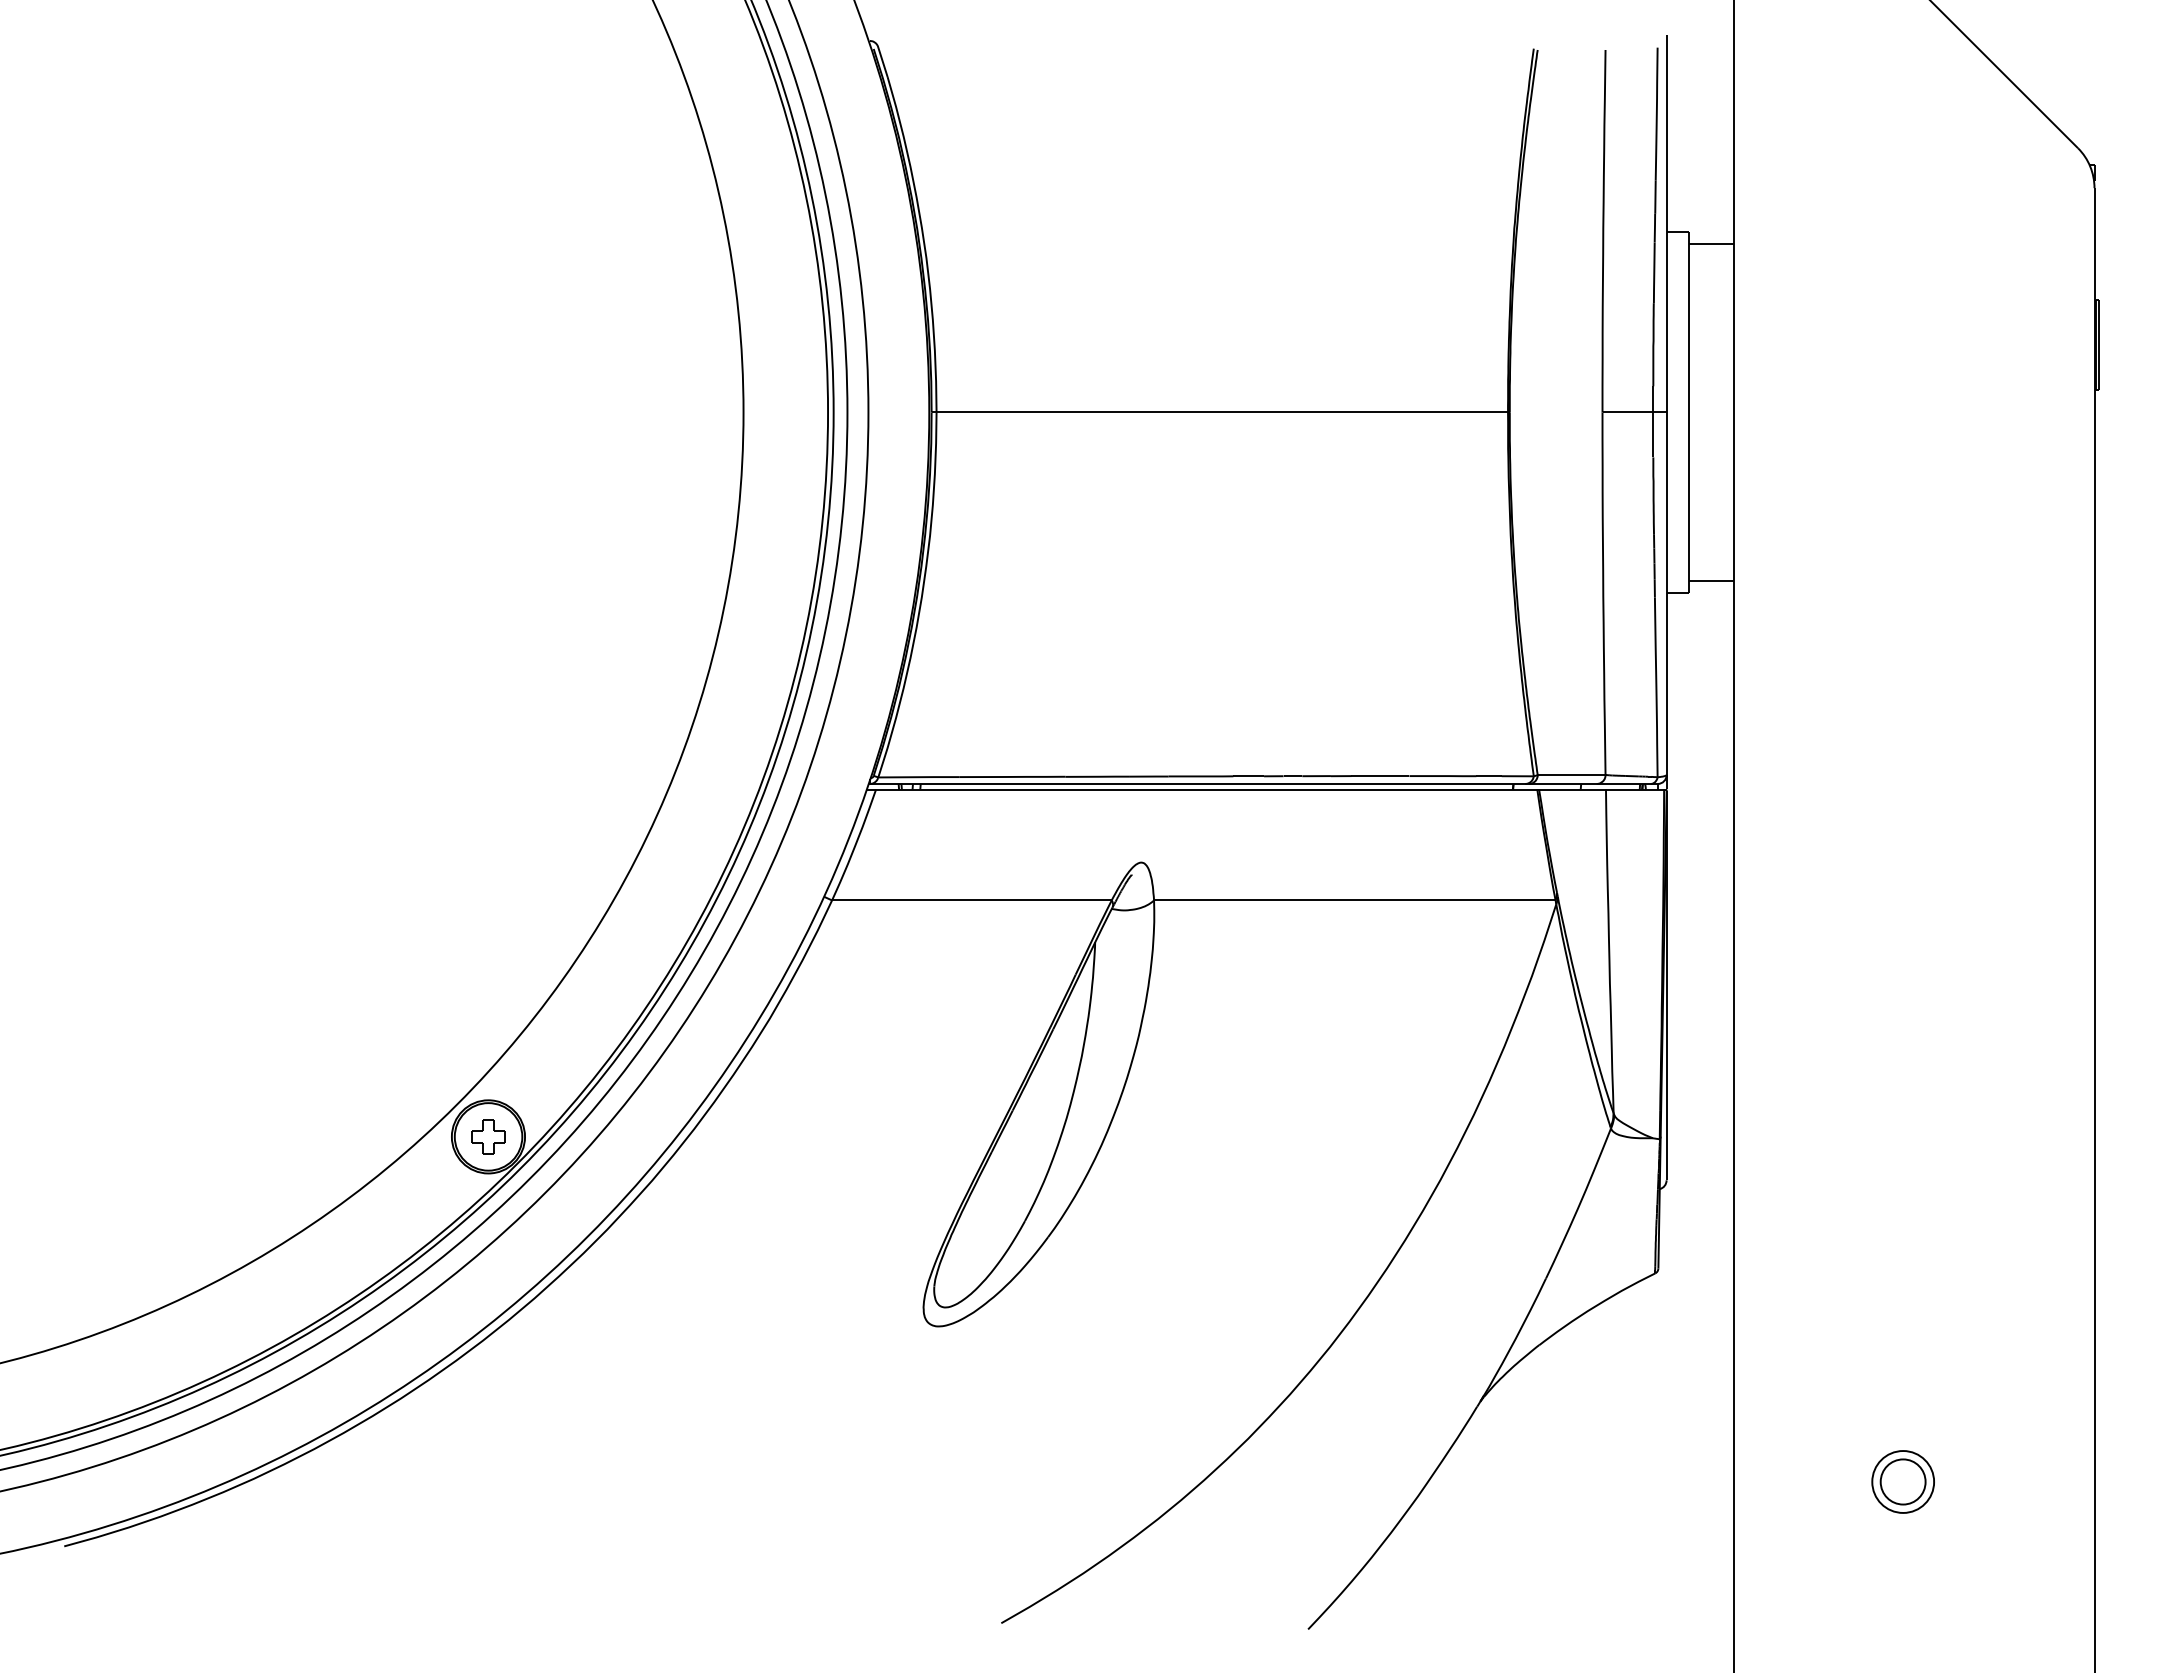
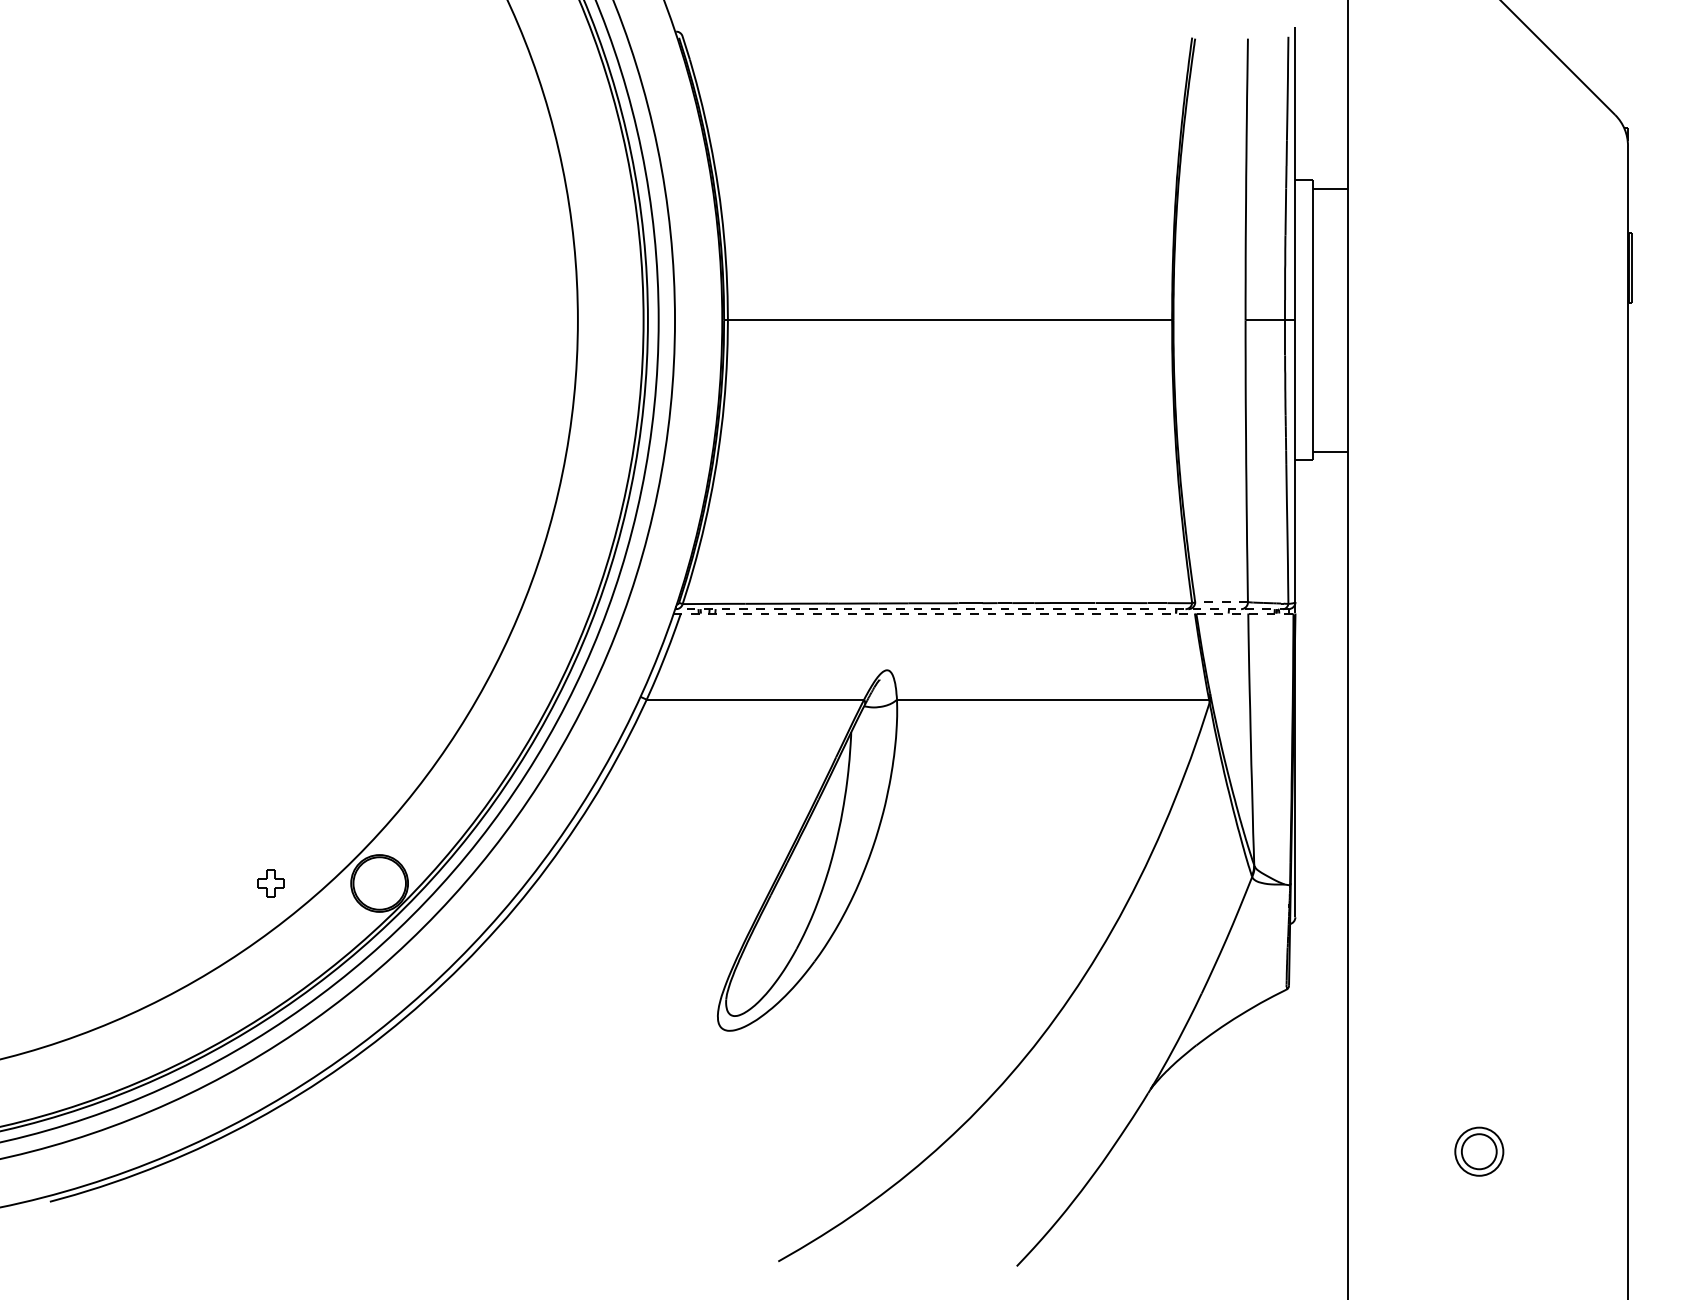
line: (1571, 774) -> (1221, 601), solid -> dashed
line: (1263, 783) -> (982, 608), solid -> dashed
line: (1267, 789) -> (985, 613), solid -> dashed
part: (488, 1136) -> (270, 883), moved

